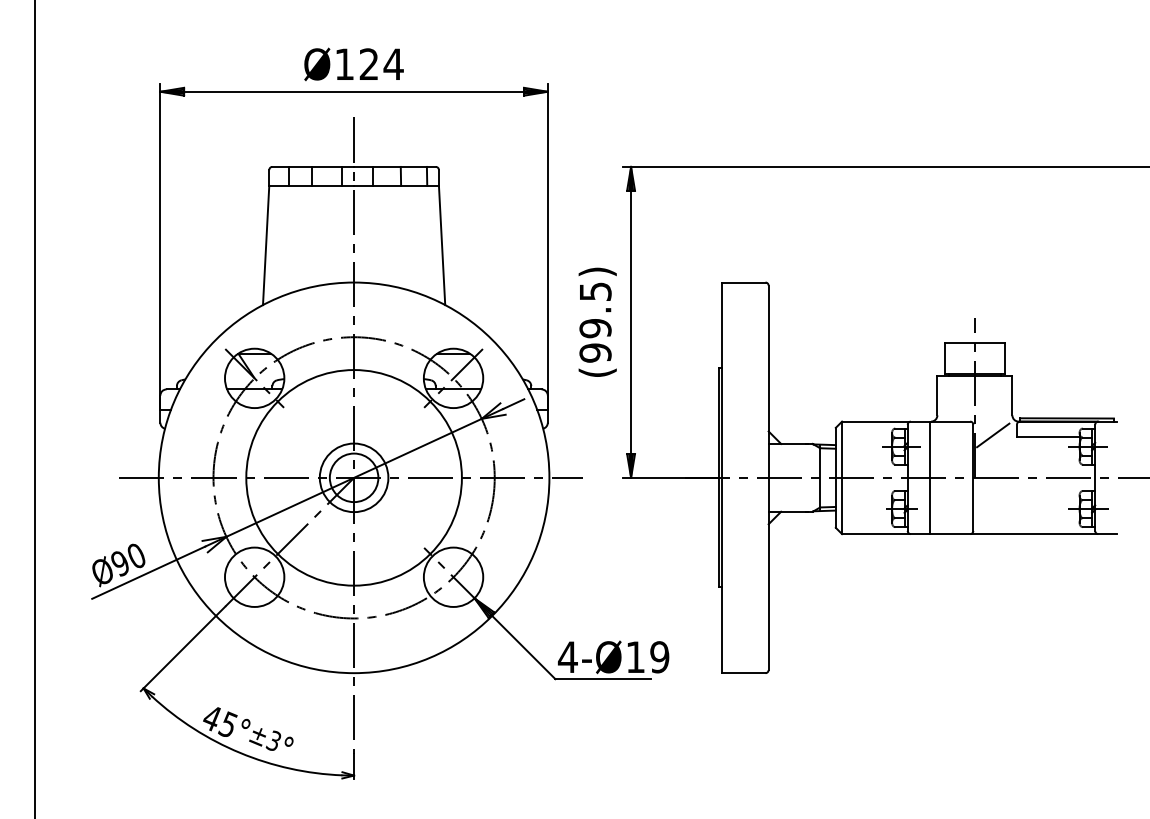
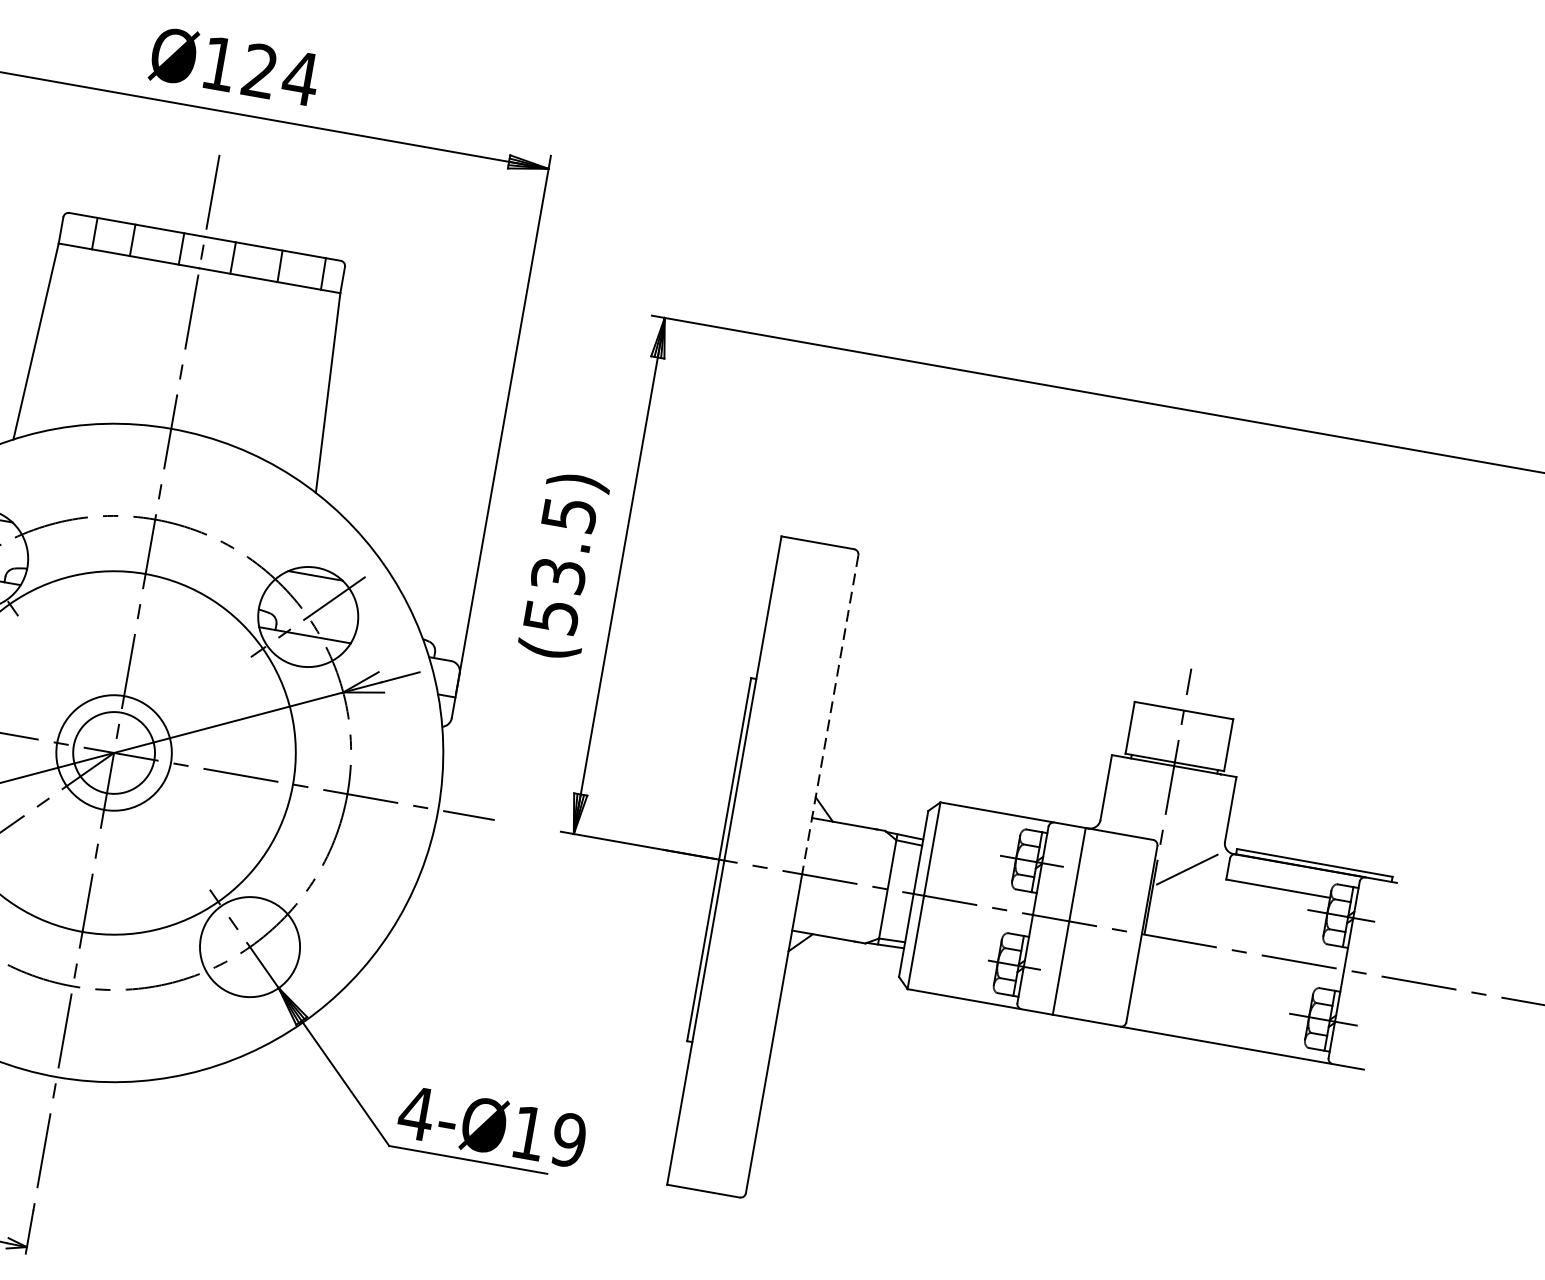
text: (595, 340) -> (554, 595), (99.5) -> (53.5)
line: (768, 382) -> (829, 715), solid -> dashed

